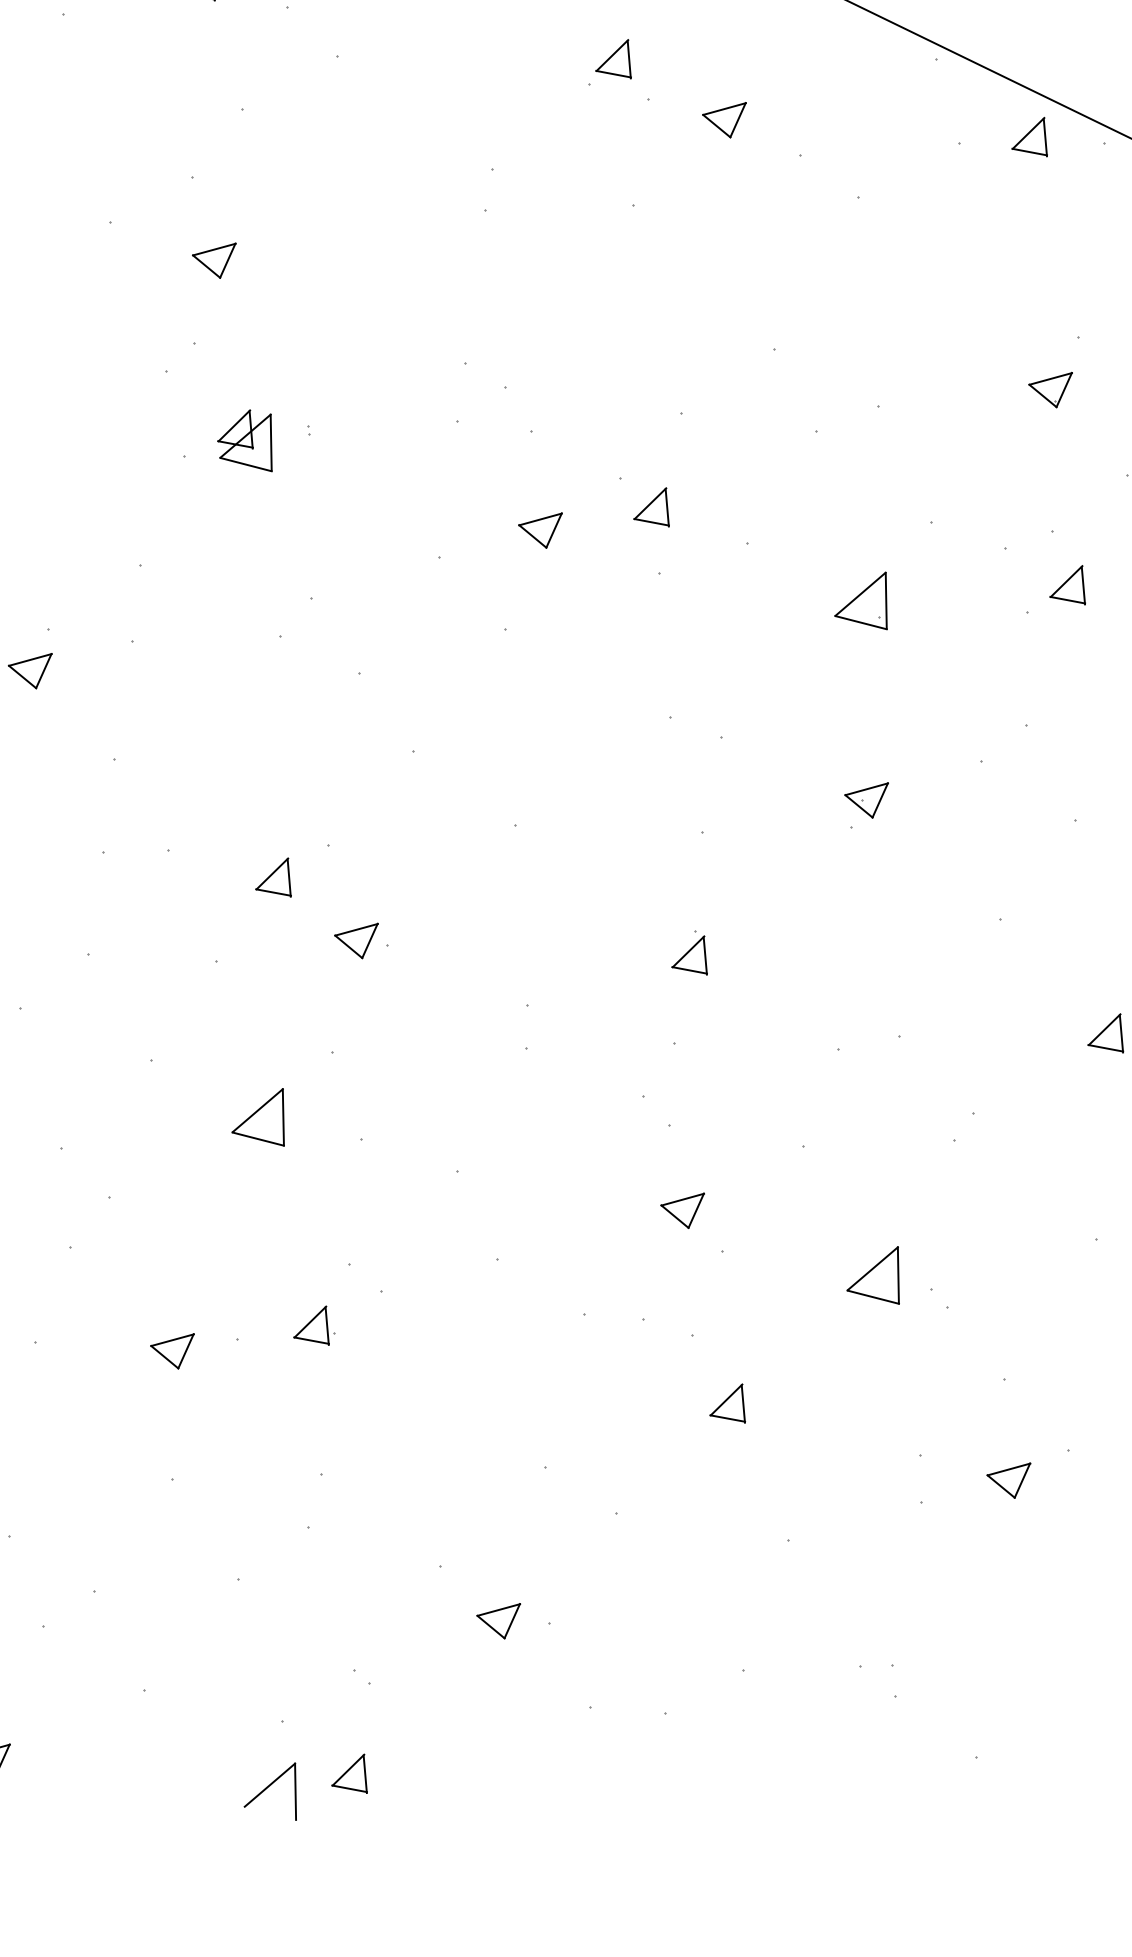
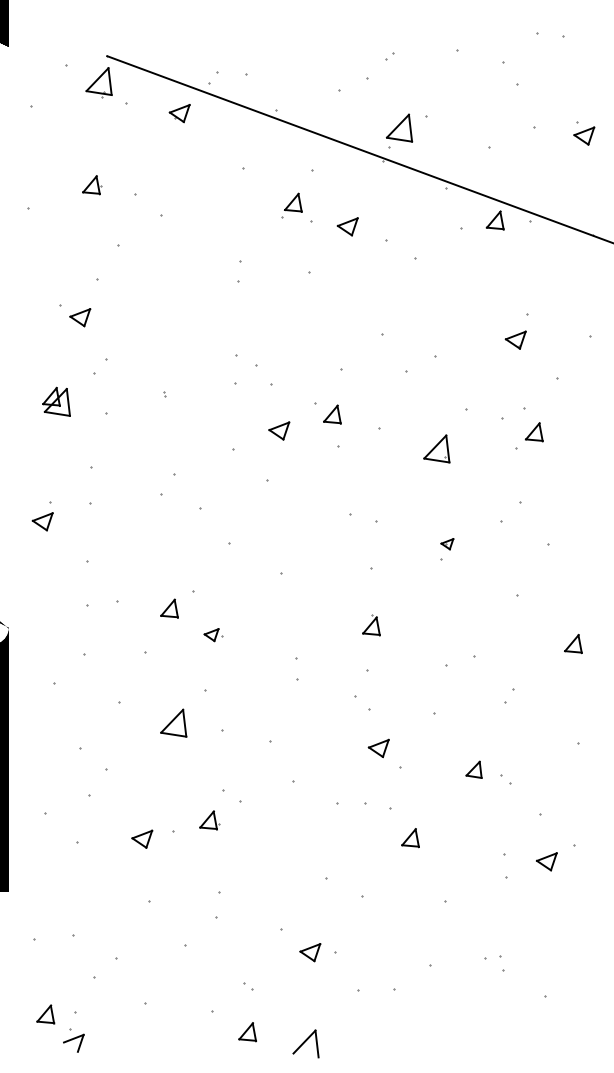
part: (213, 259) -> (80, 317), moved
part: (246, 438) -> (56, 401), moved
part: (866, 797) -> (447, 543), size x0.6
part: (361, 938) -> (213, 634), size x0.7
part: (874, 1272) -> (473, 769), size x0.6
part: (271, 1788) -> (305, 1043), moved

